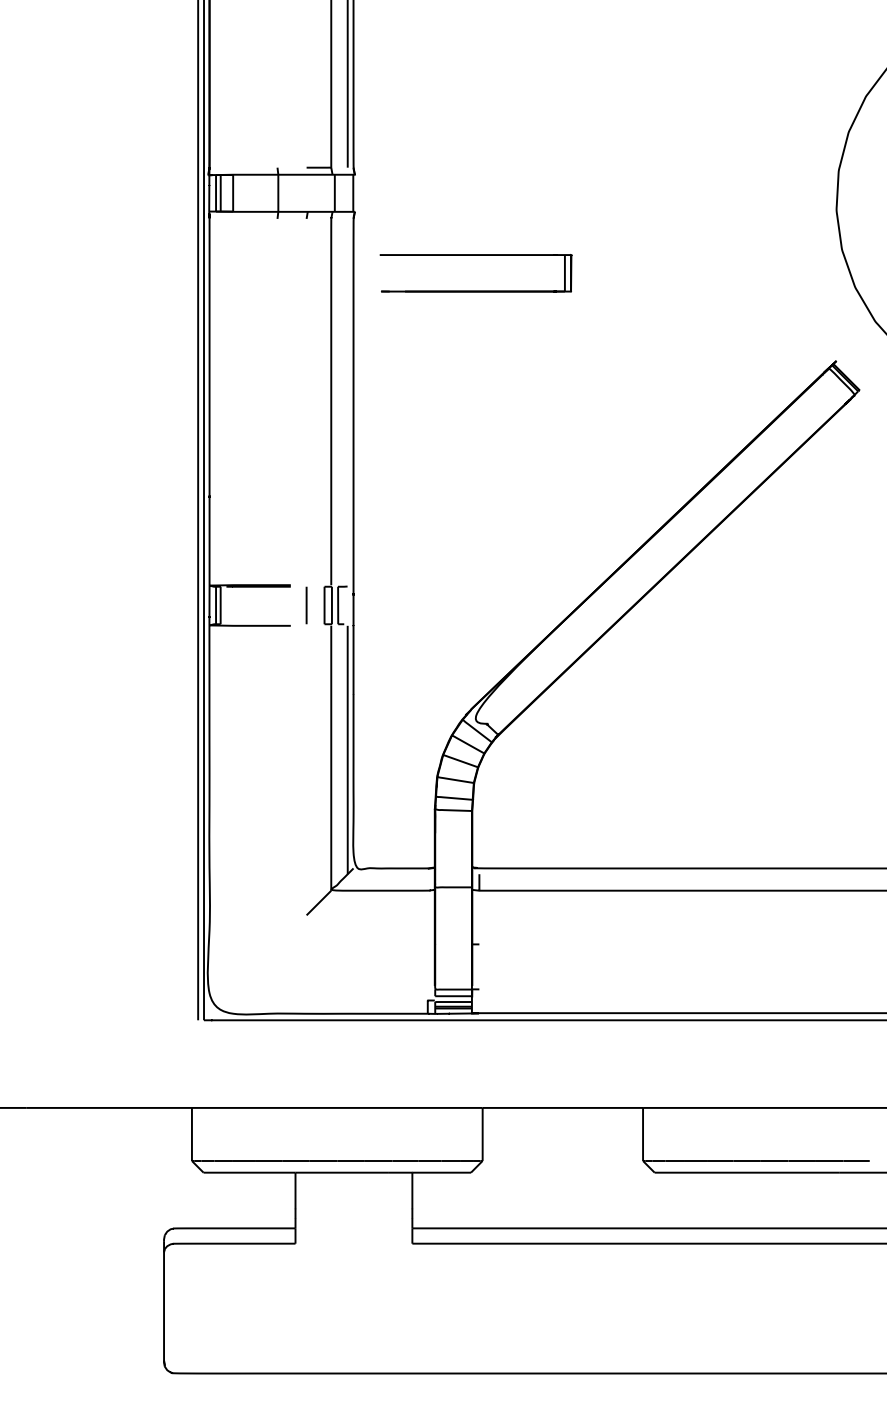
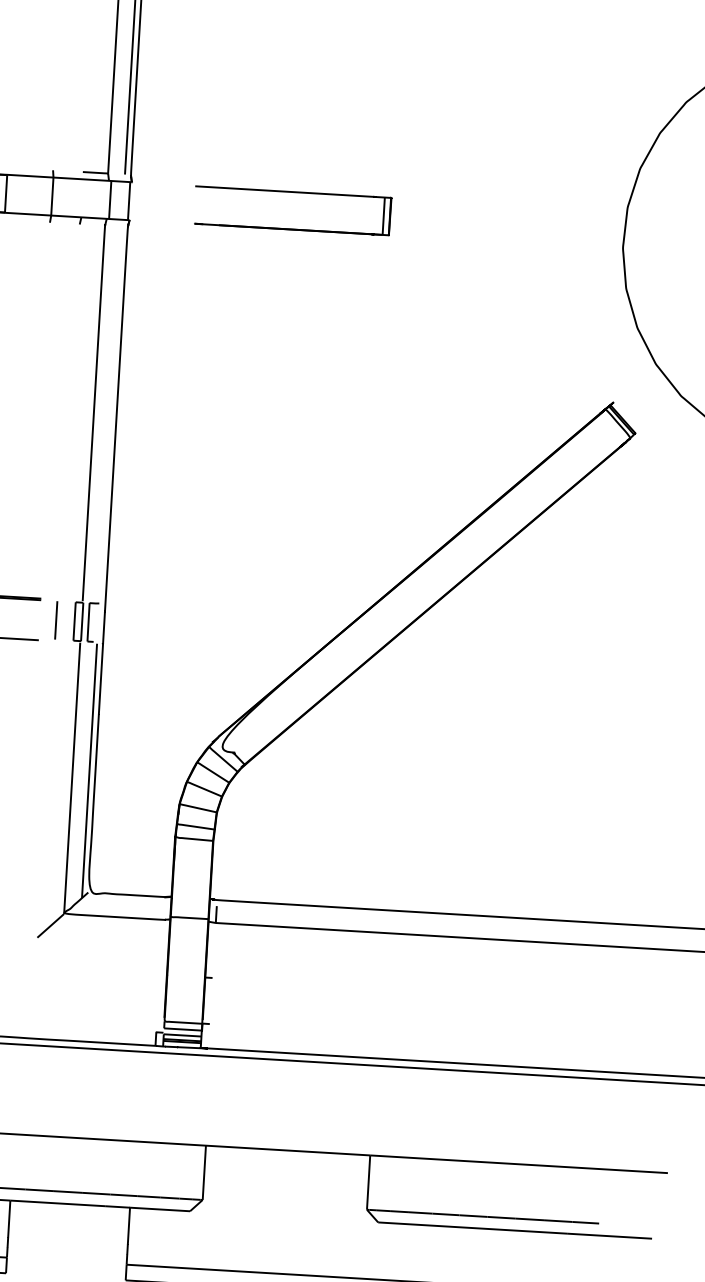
part: (475, 290) -> (291, 228), moved

